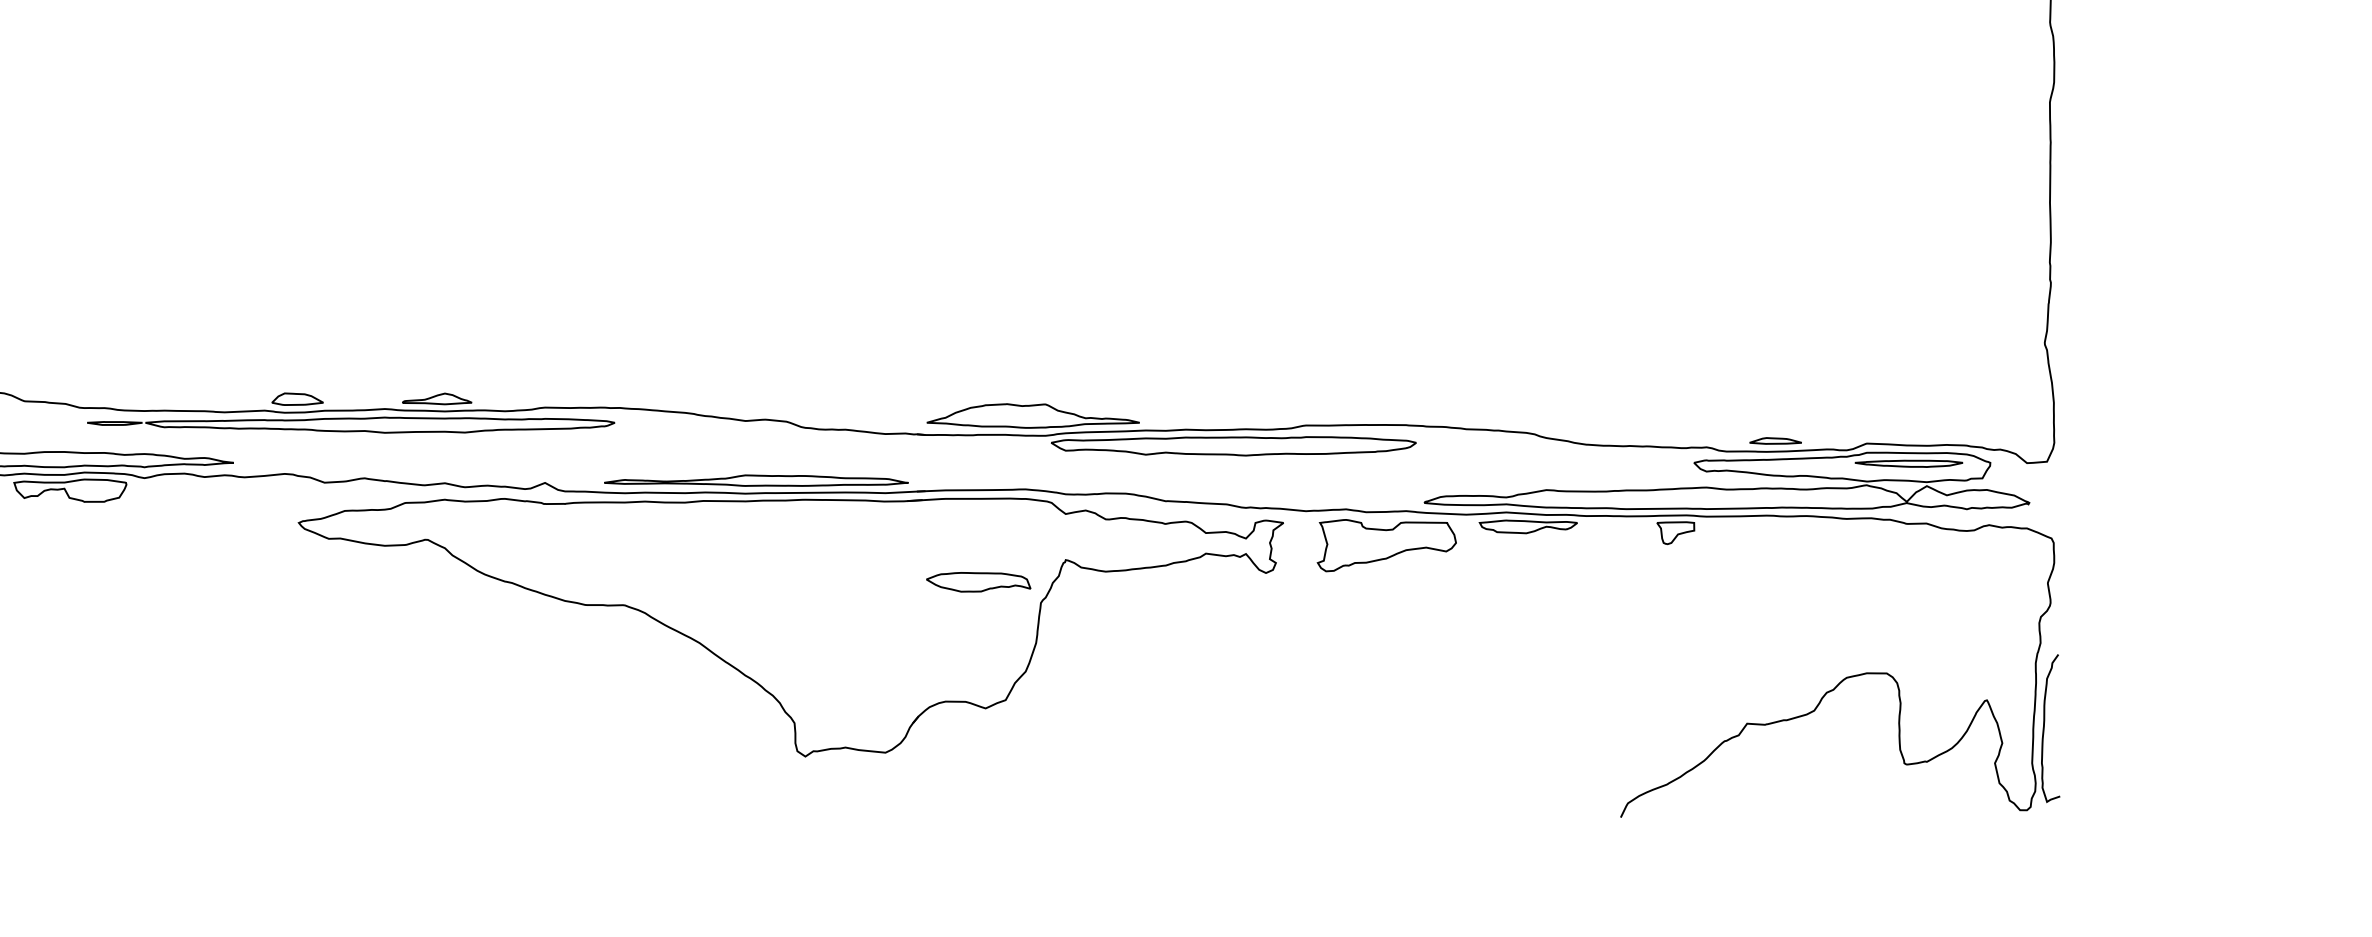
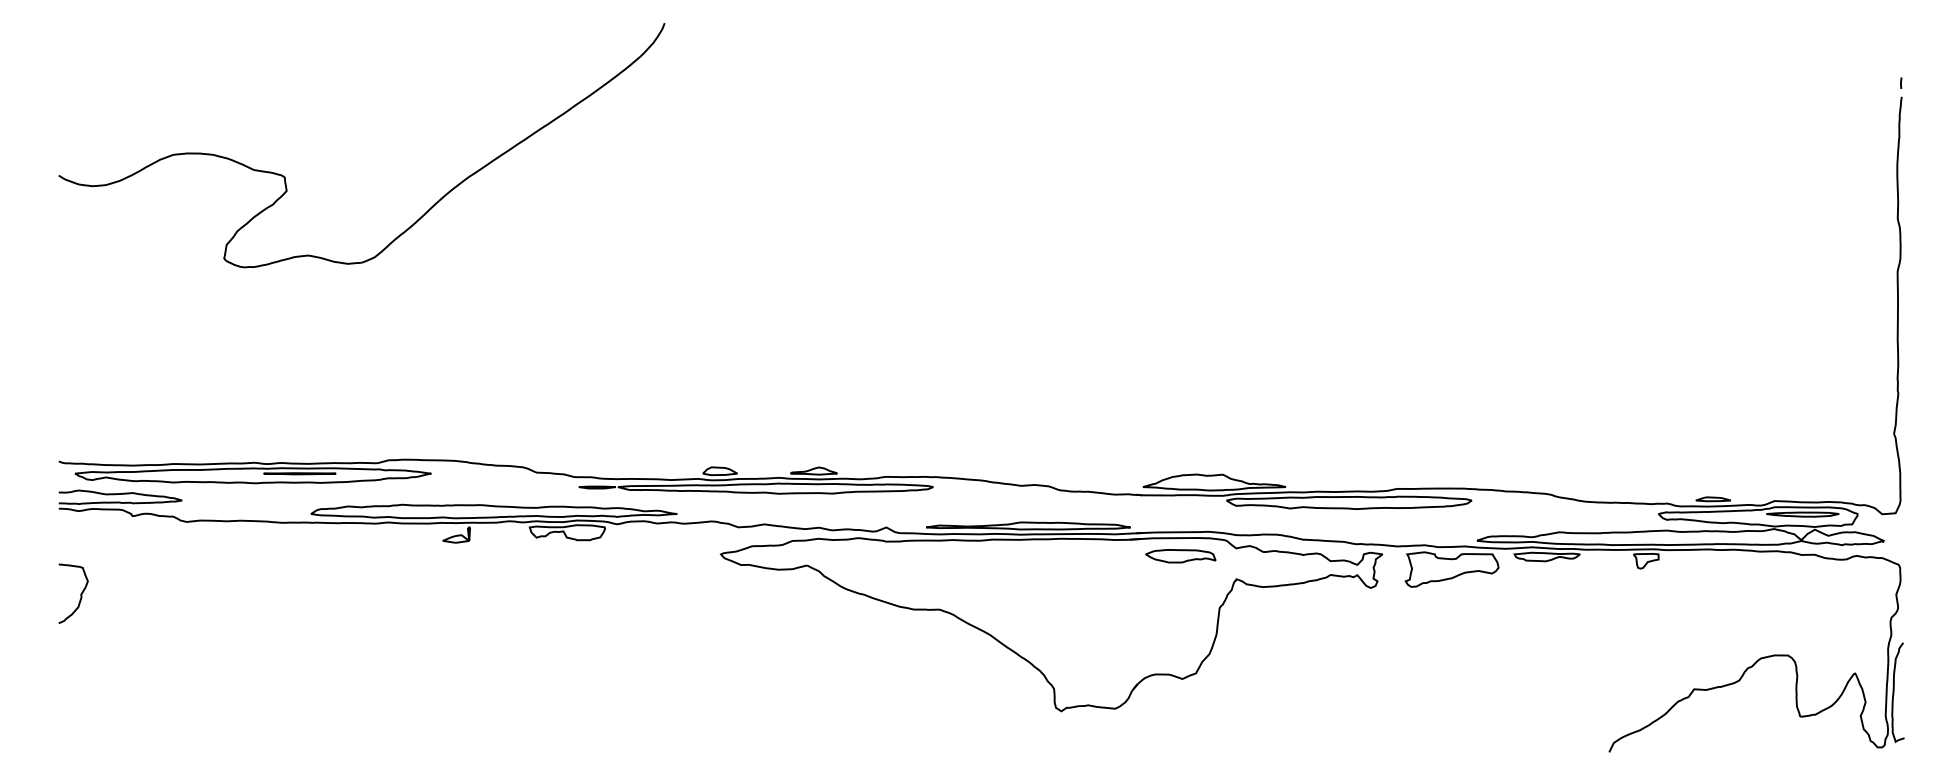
part: (978, 582) -> (1180, 556), moved

